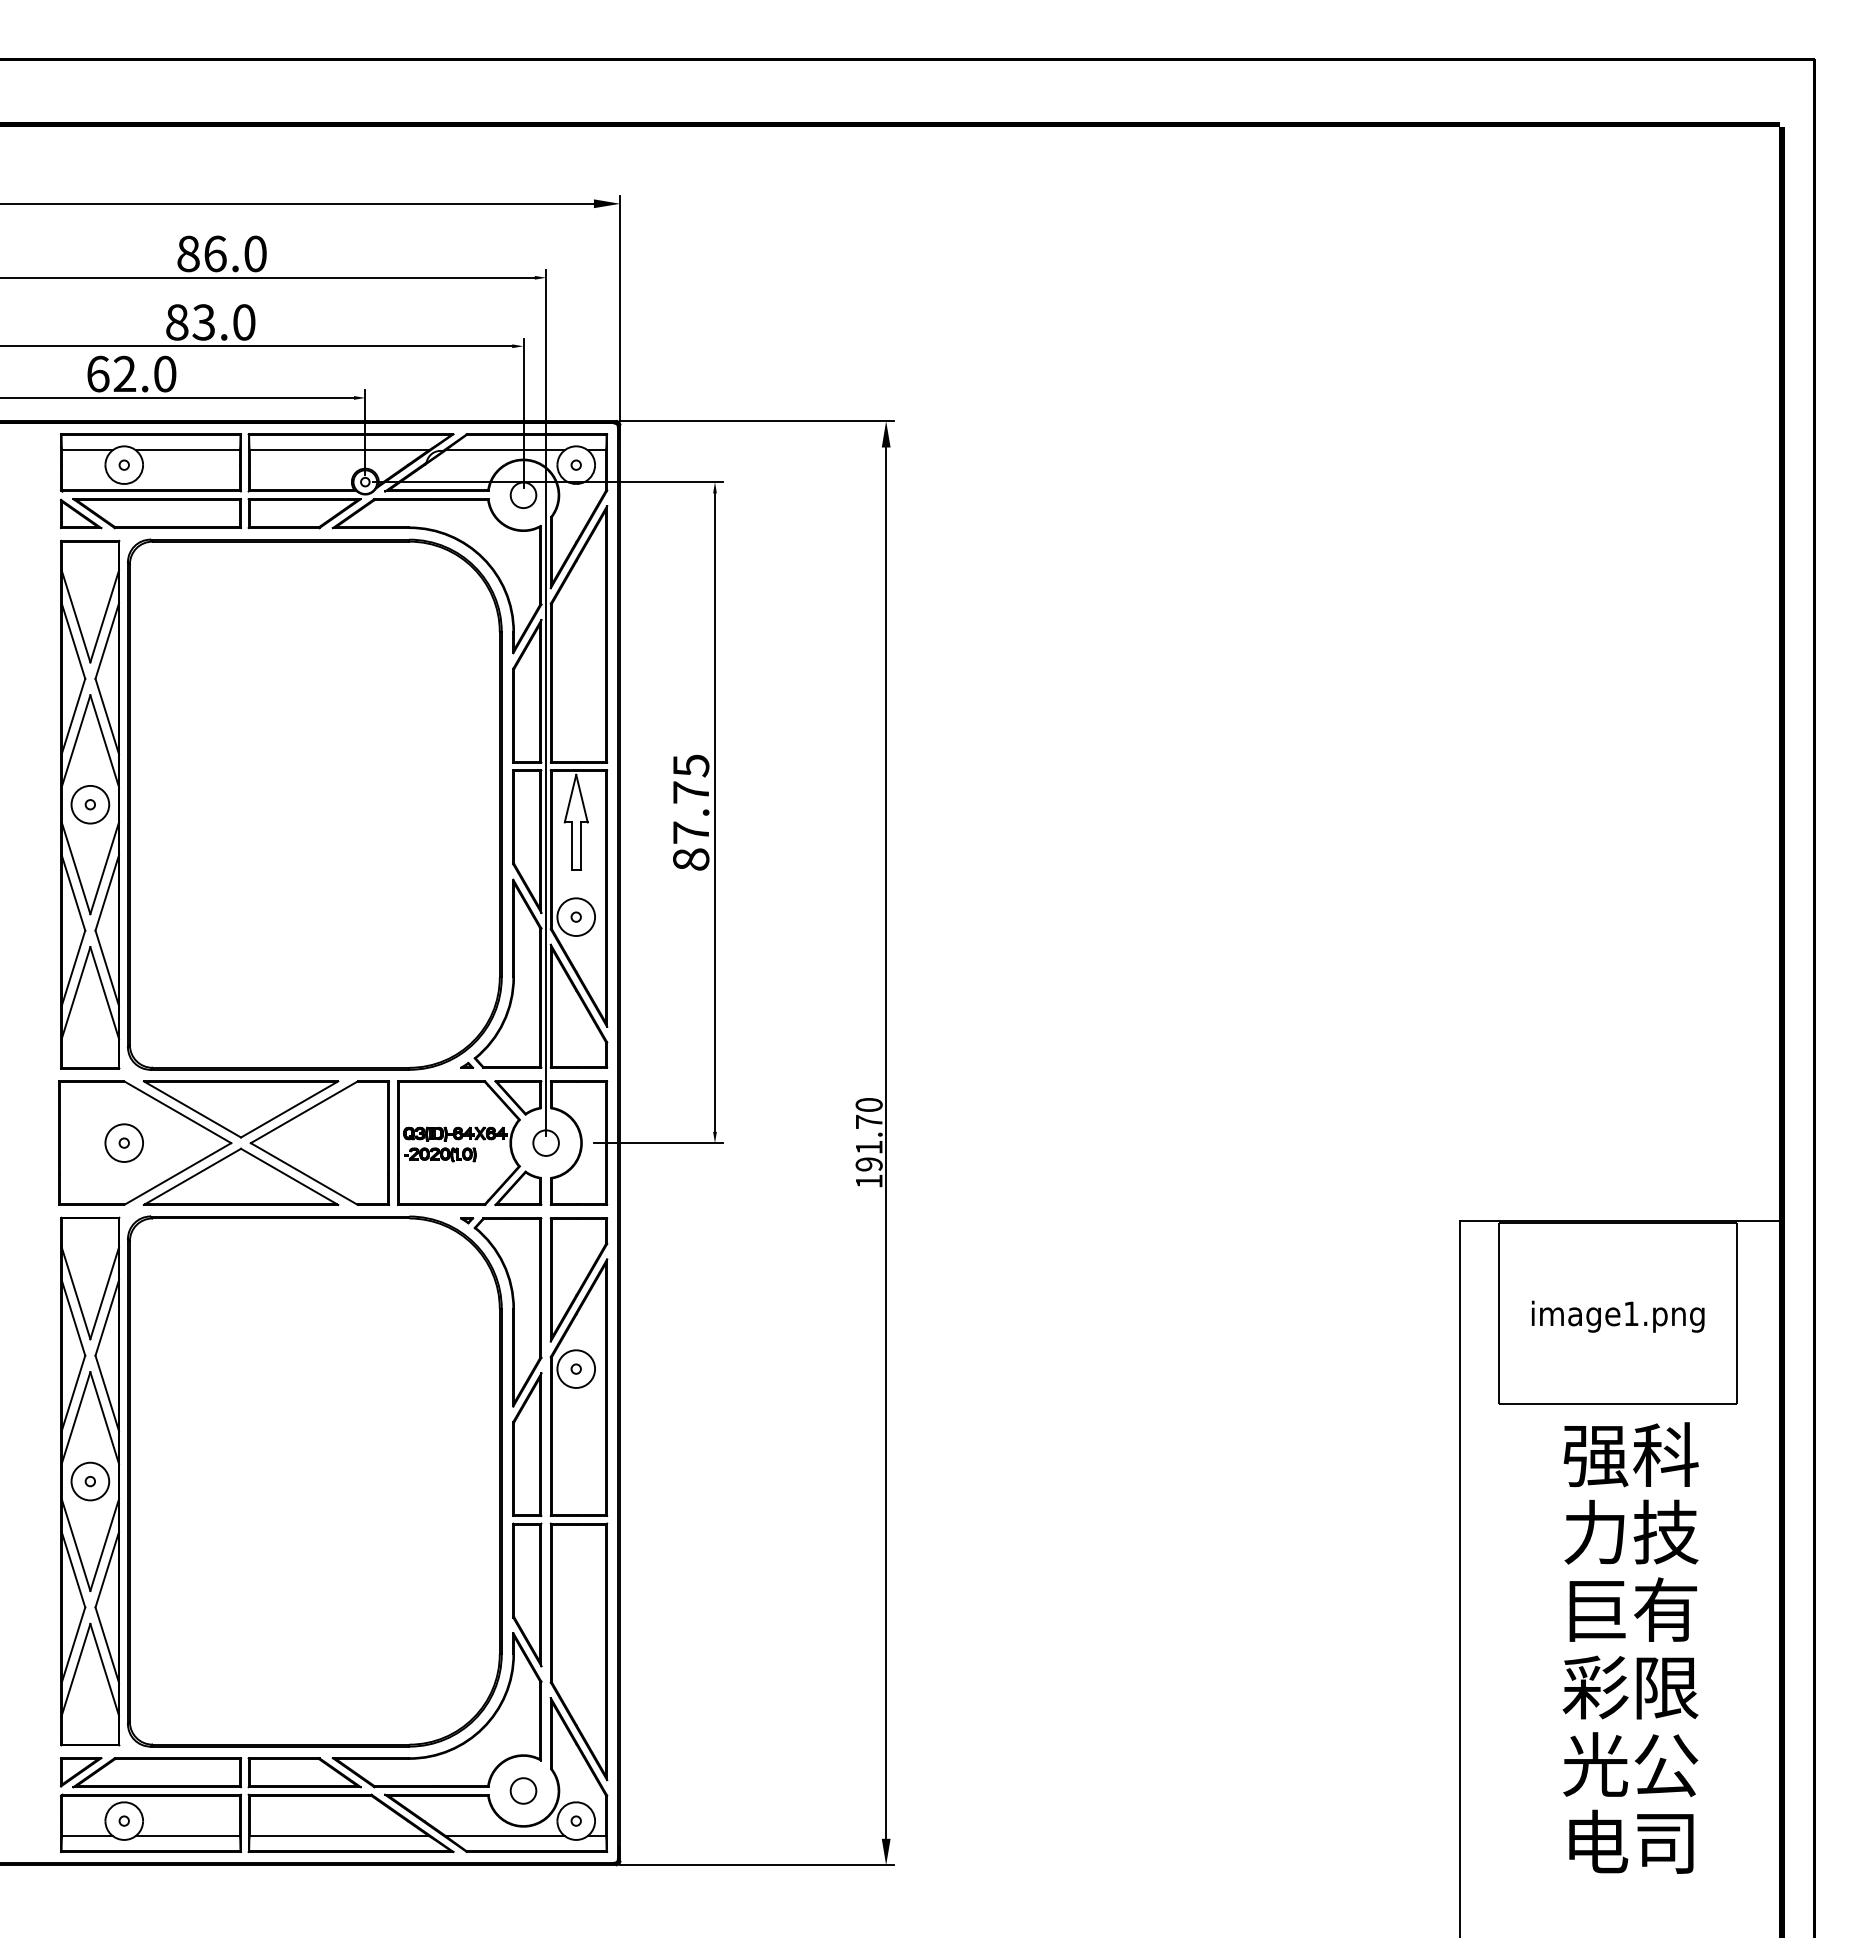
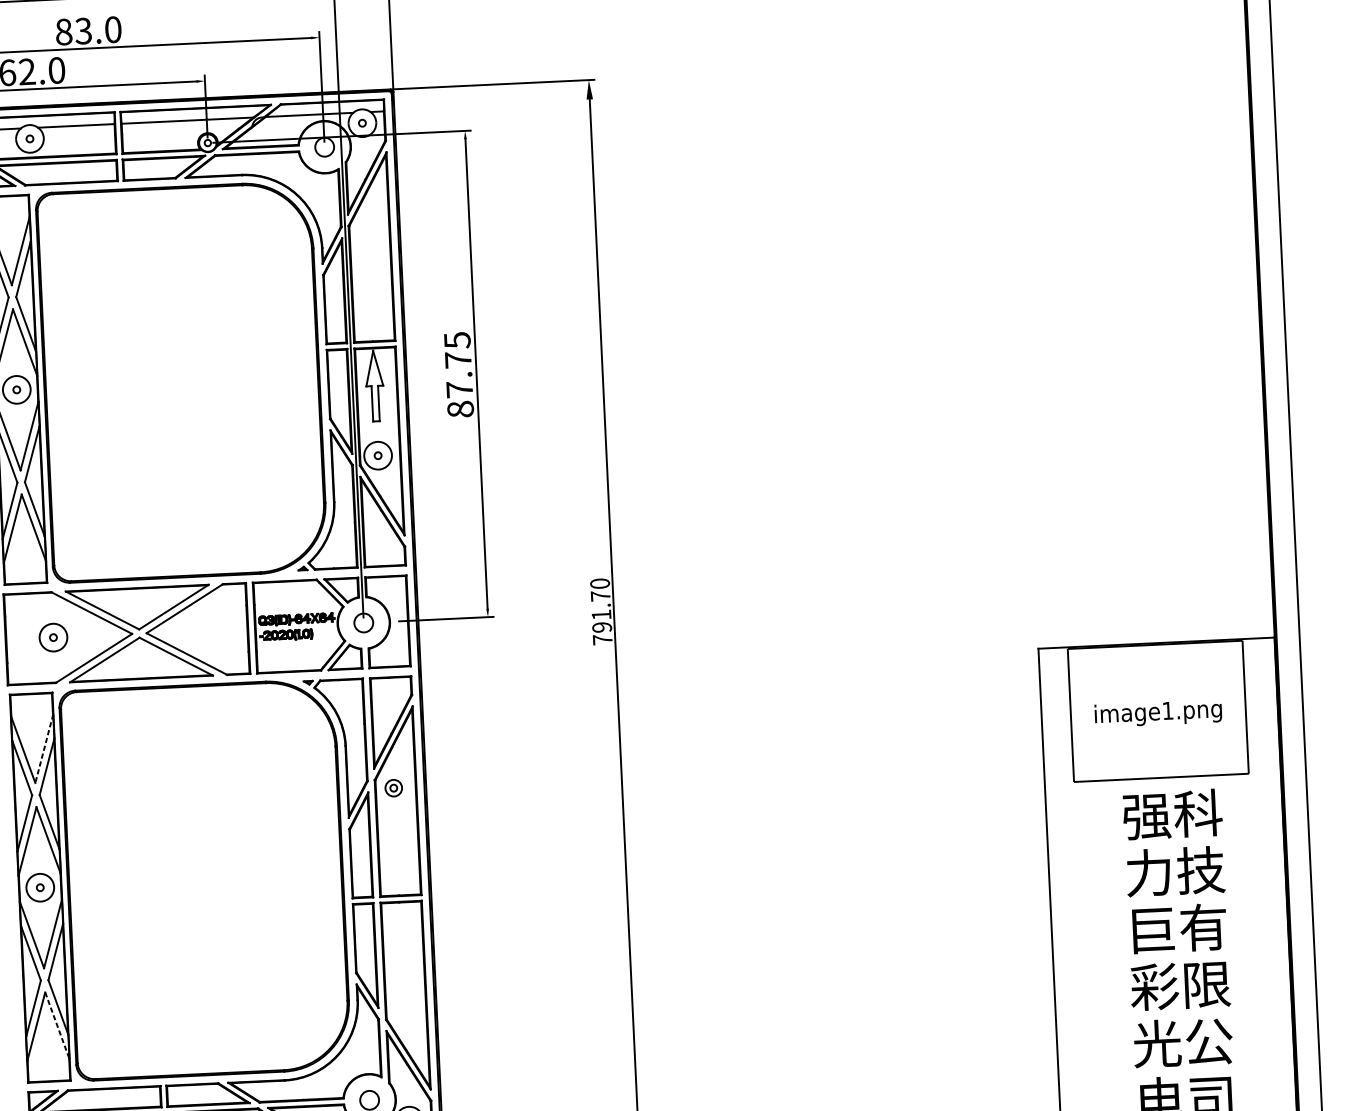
text: (869, 1181) -> (602, 639), 191.70 -> 791.70
line: (104, 1293) -> (44, 748), solid -> dashed
circle: (576, 1368) -> (393, 787), size x0.6
line: (104, 1670) -> (57, 1026), solid -> dashed

